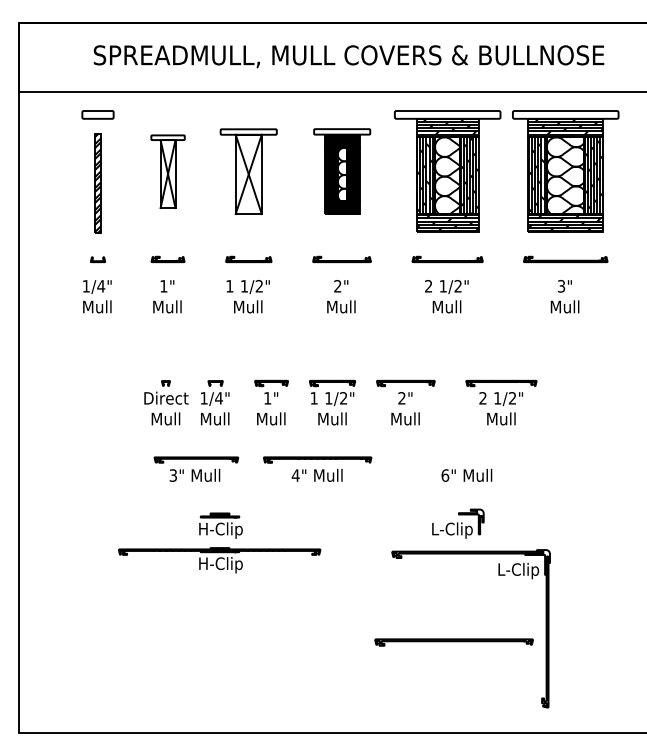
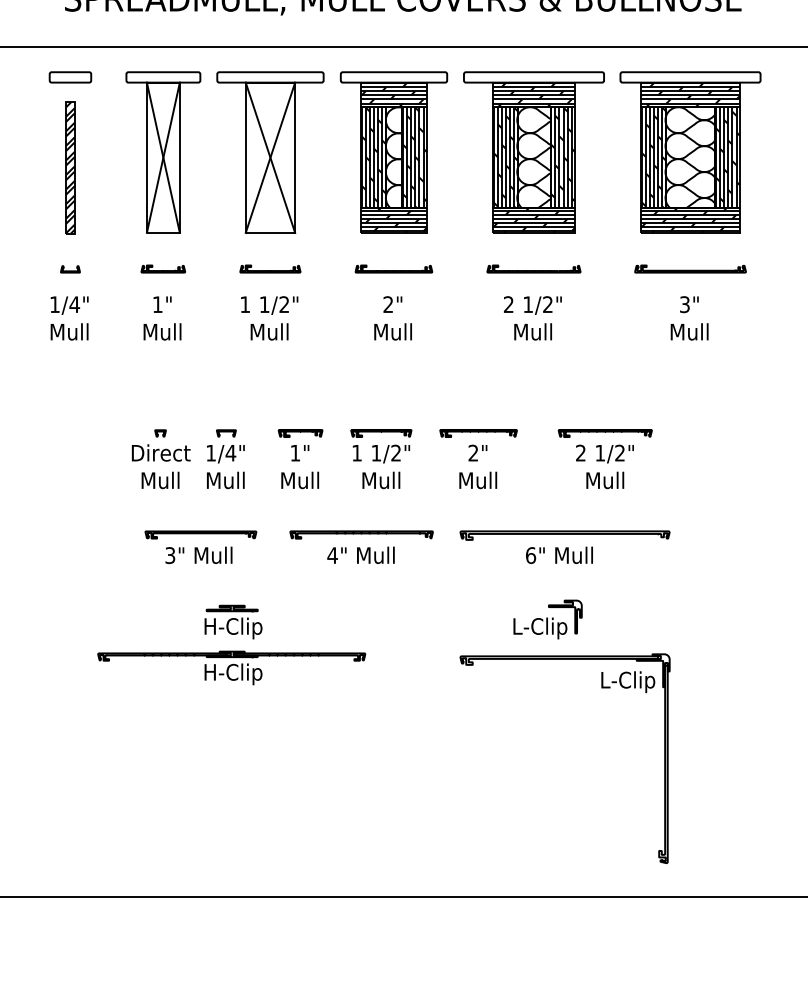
part: (167, 171) -> (162, 152), size x1.67
part: (248, 171) -> (269, 152), size x1.43
part: (342, 171) -> (394, 152), size x1.43
part: (453, 642) -> (564, 535), moved

